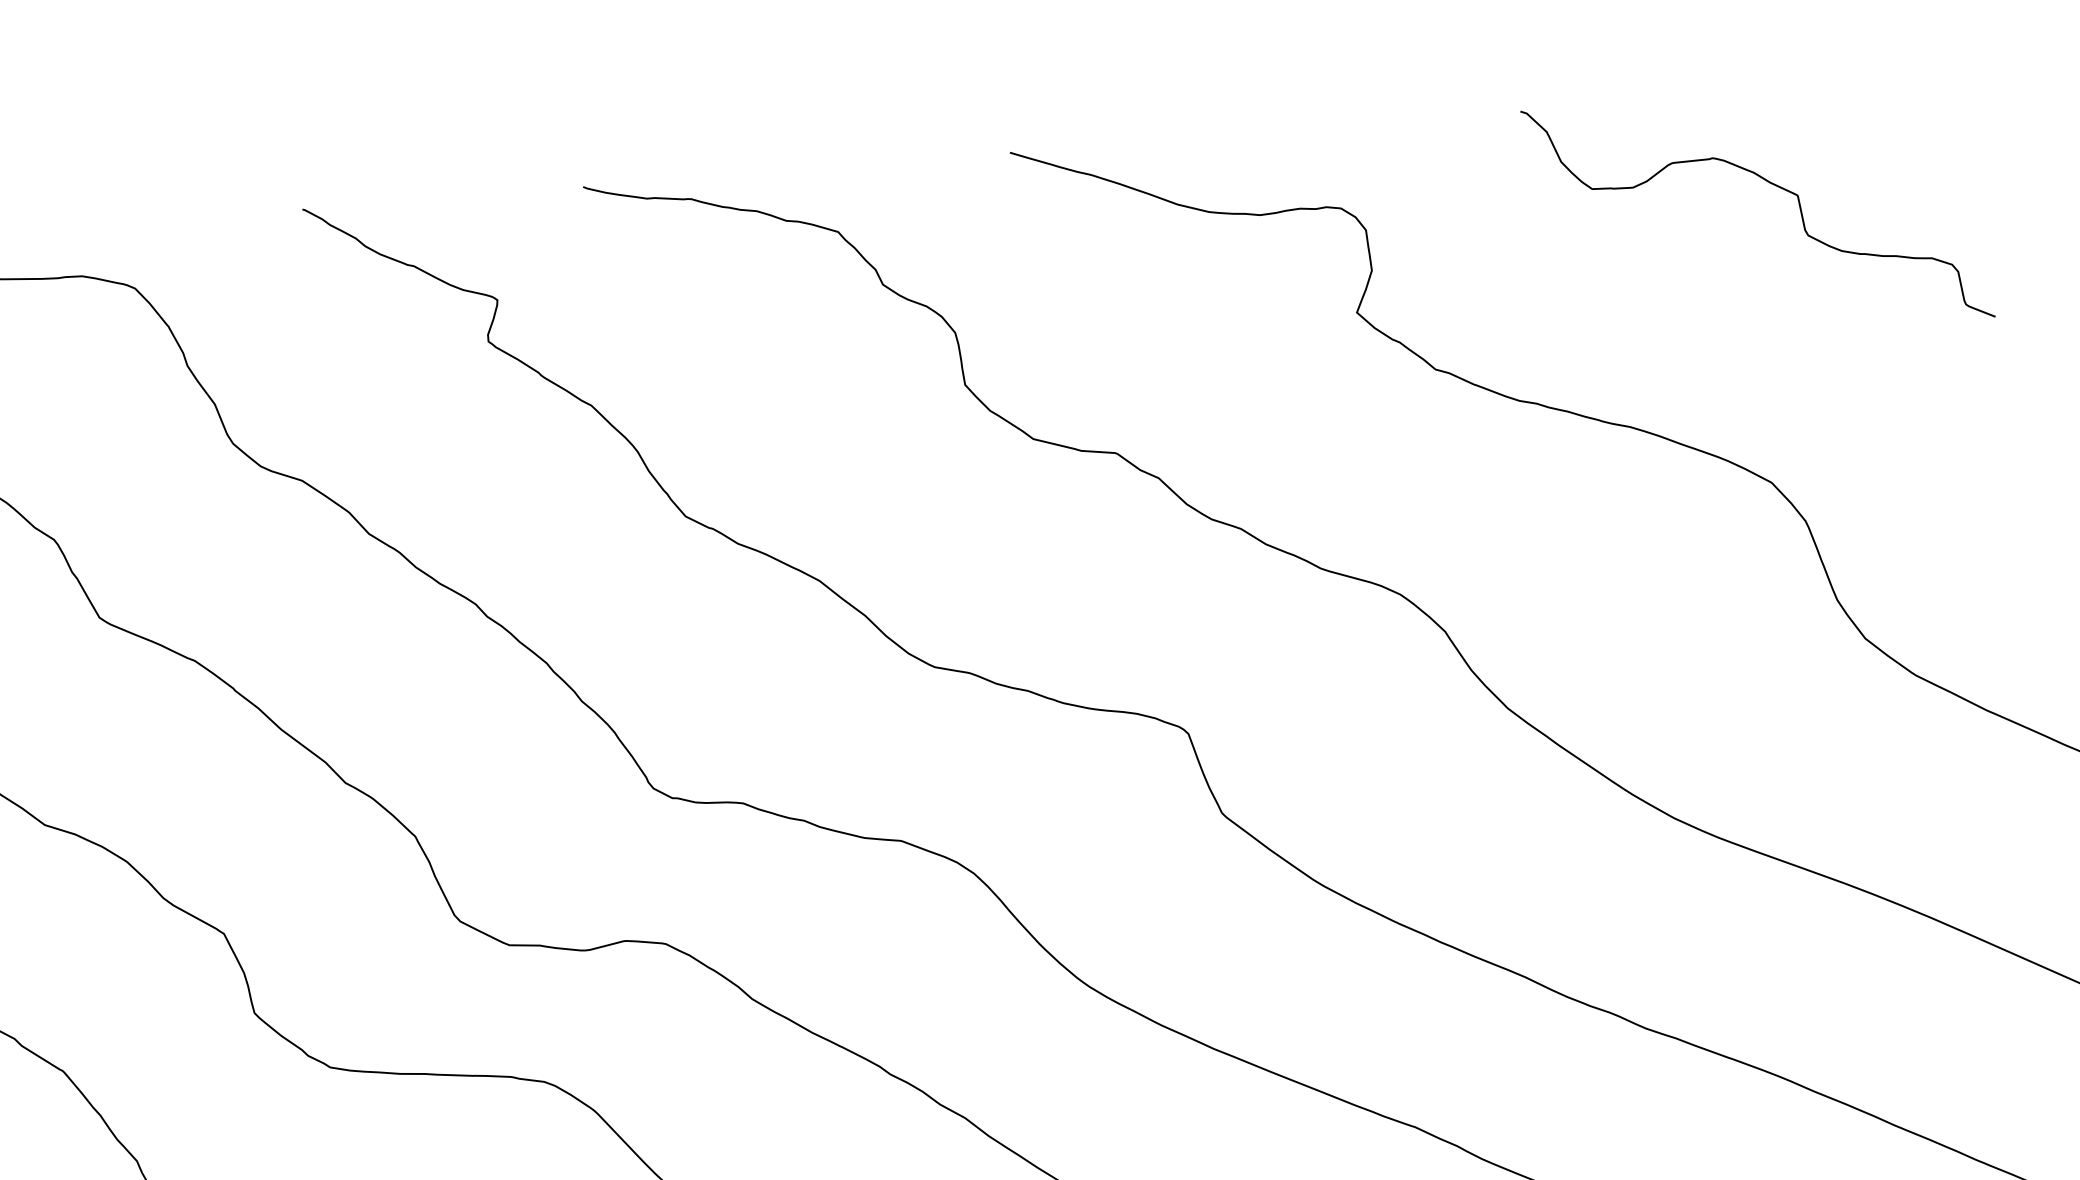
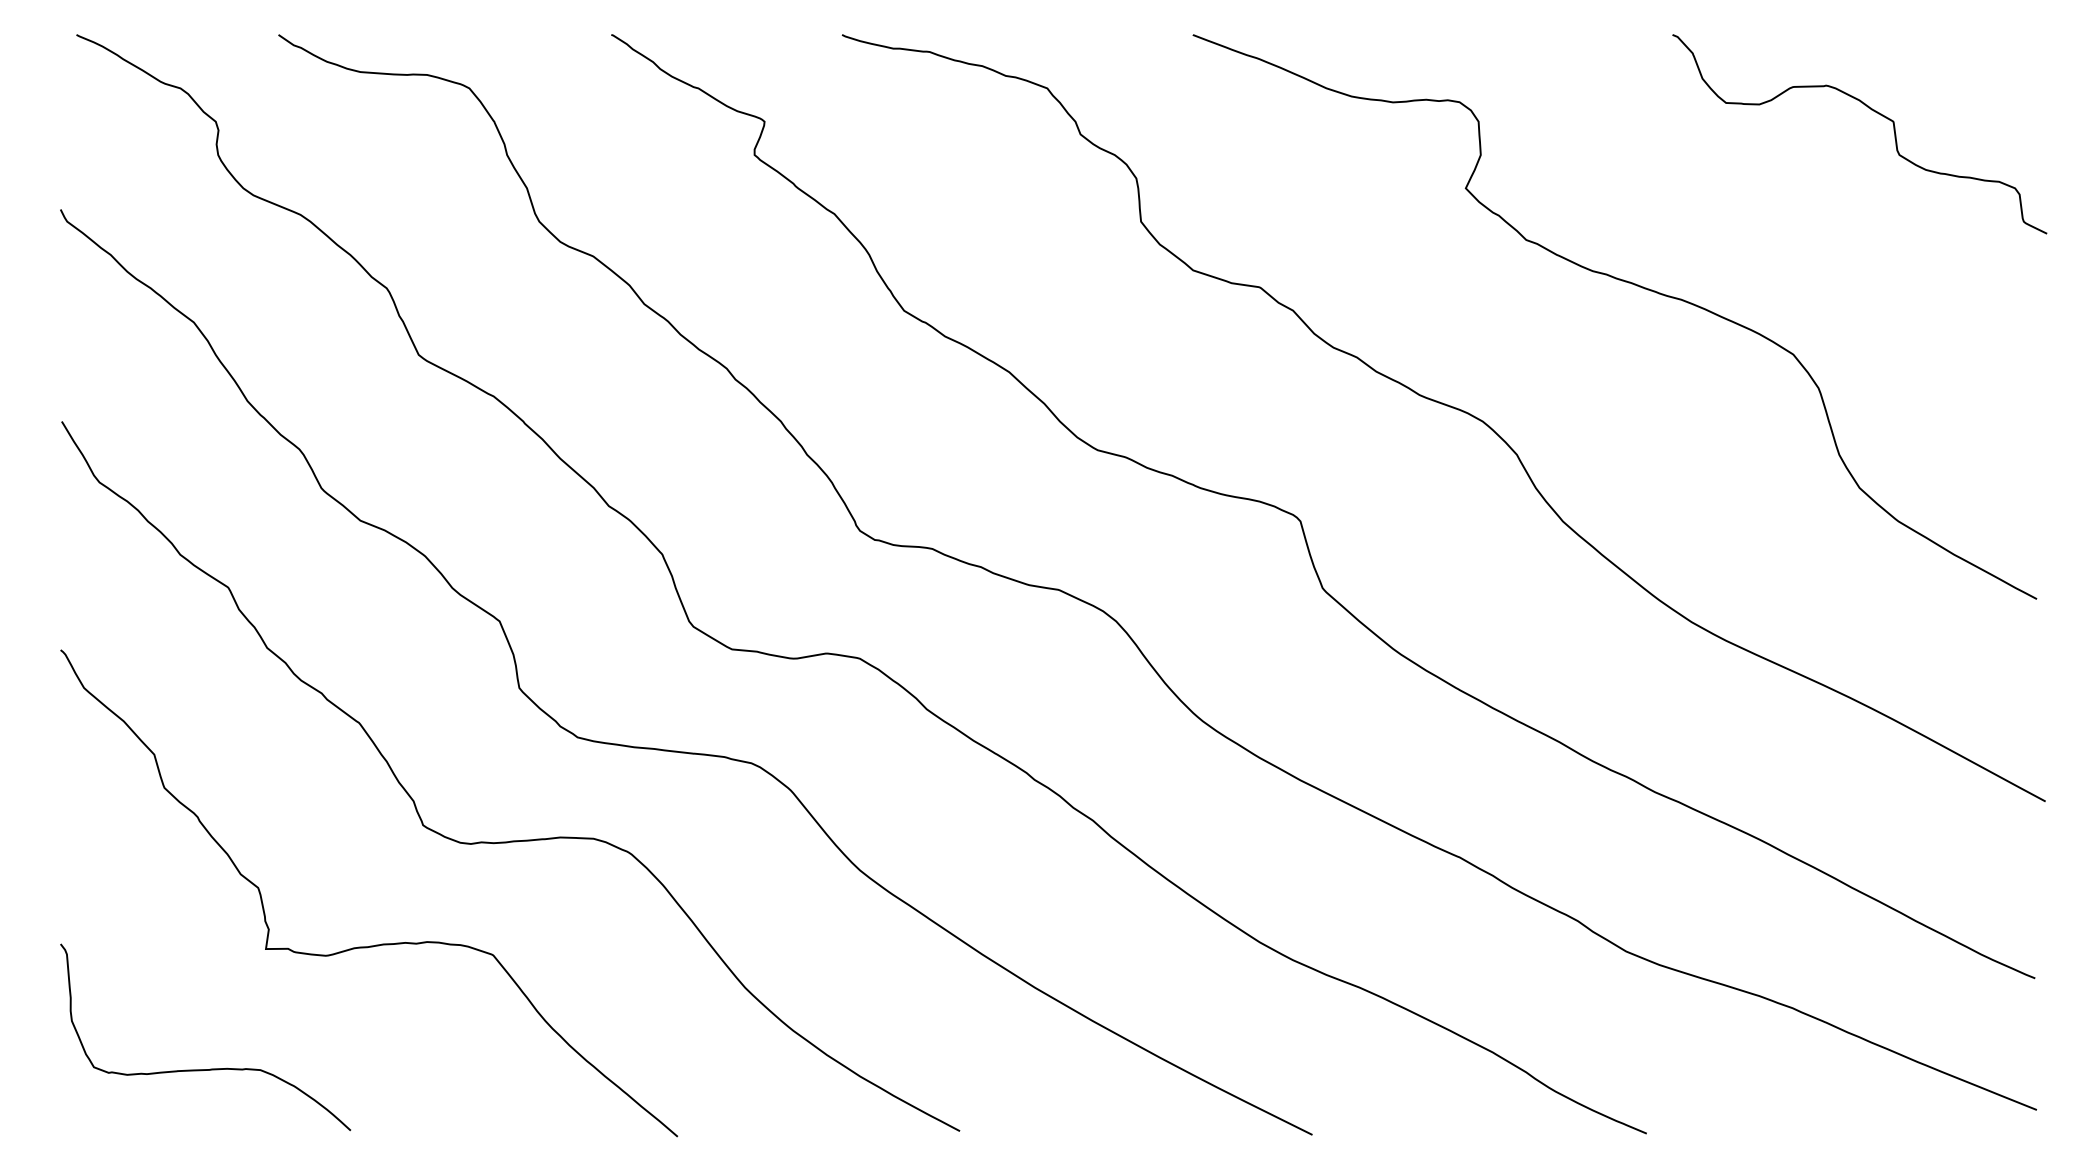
curve: (1769, 184) -> (1871, 110), moved

